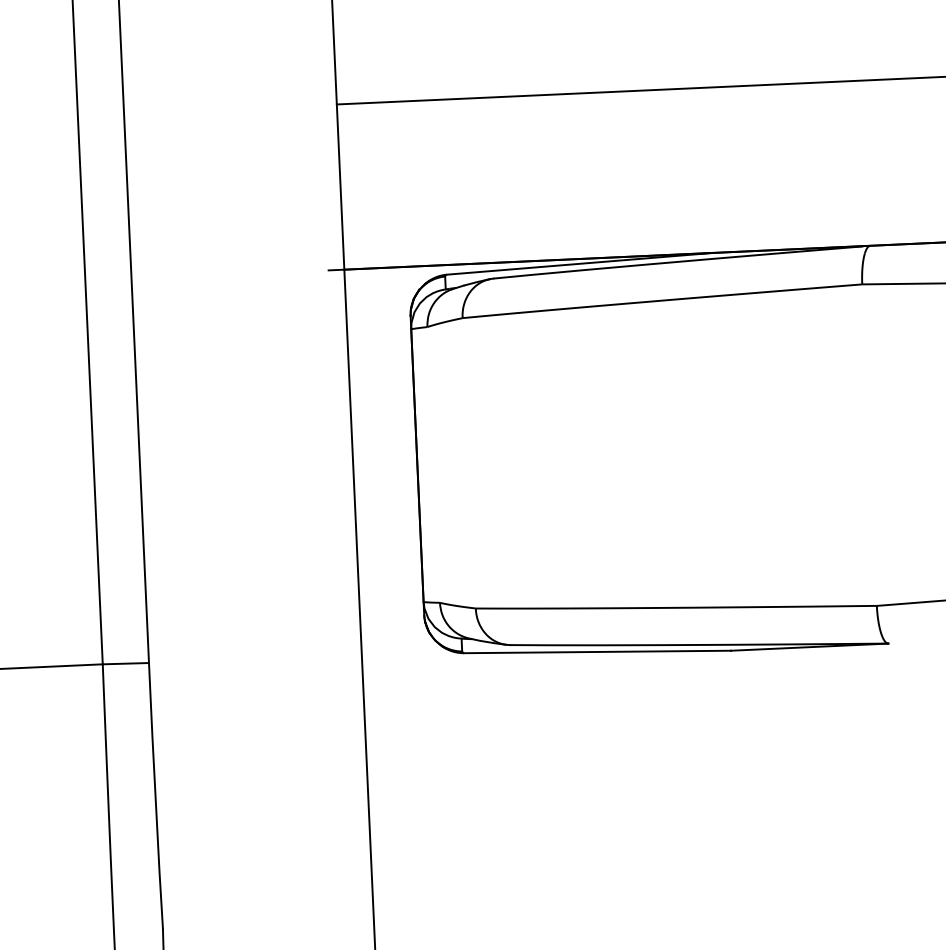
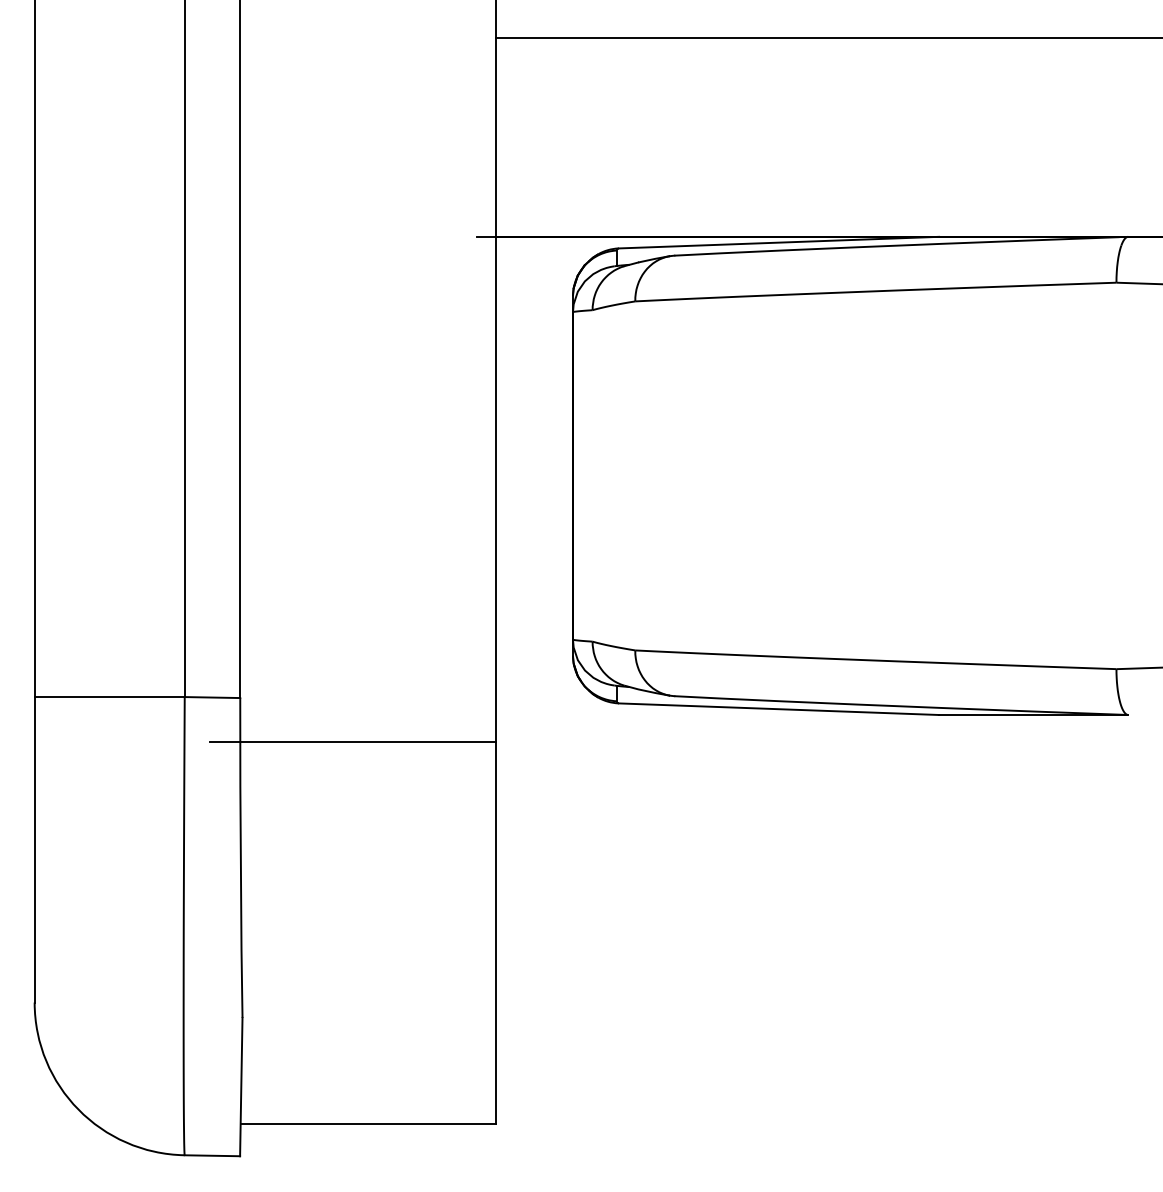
line: (244, 694) -> (353, 741), added

